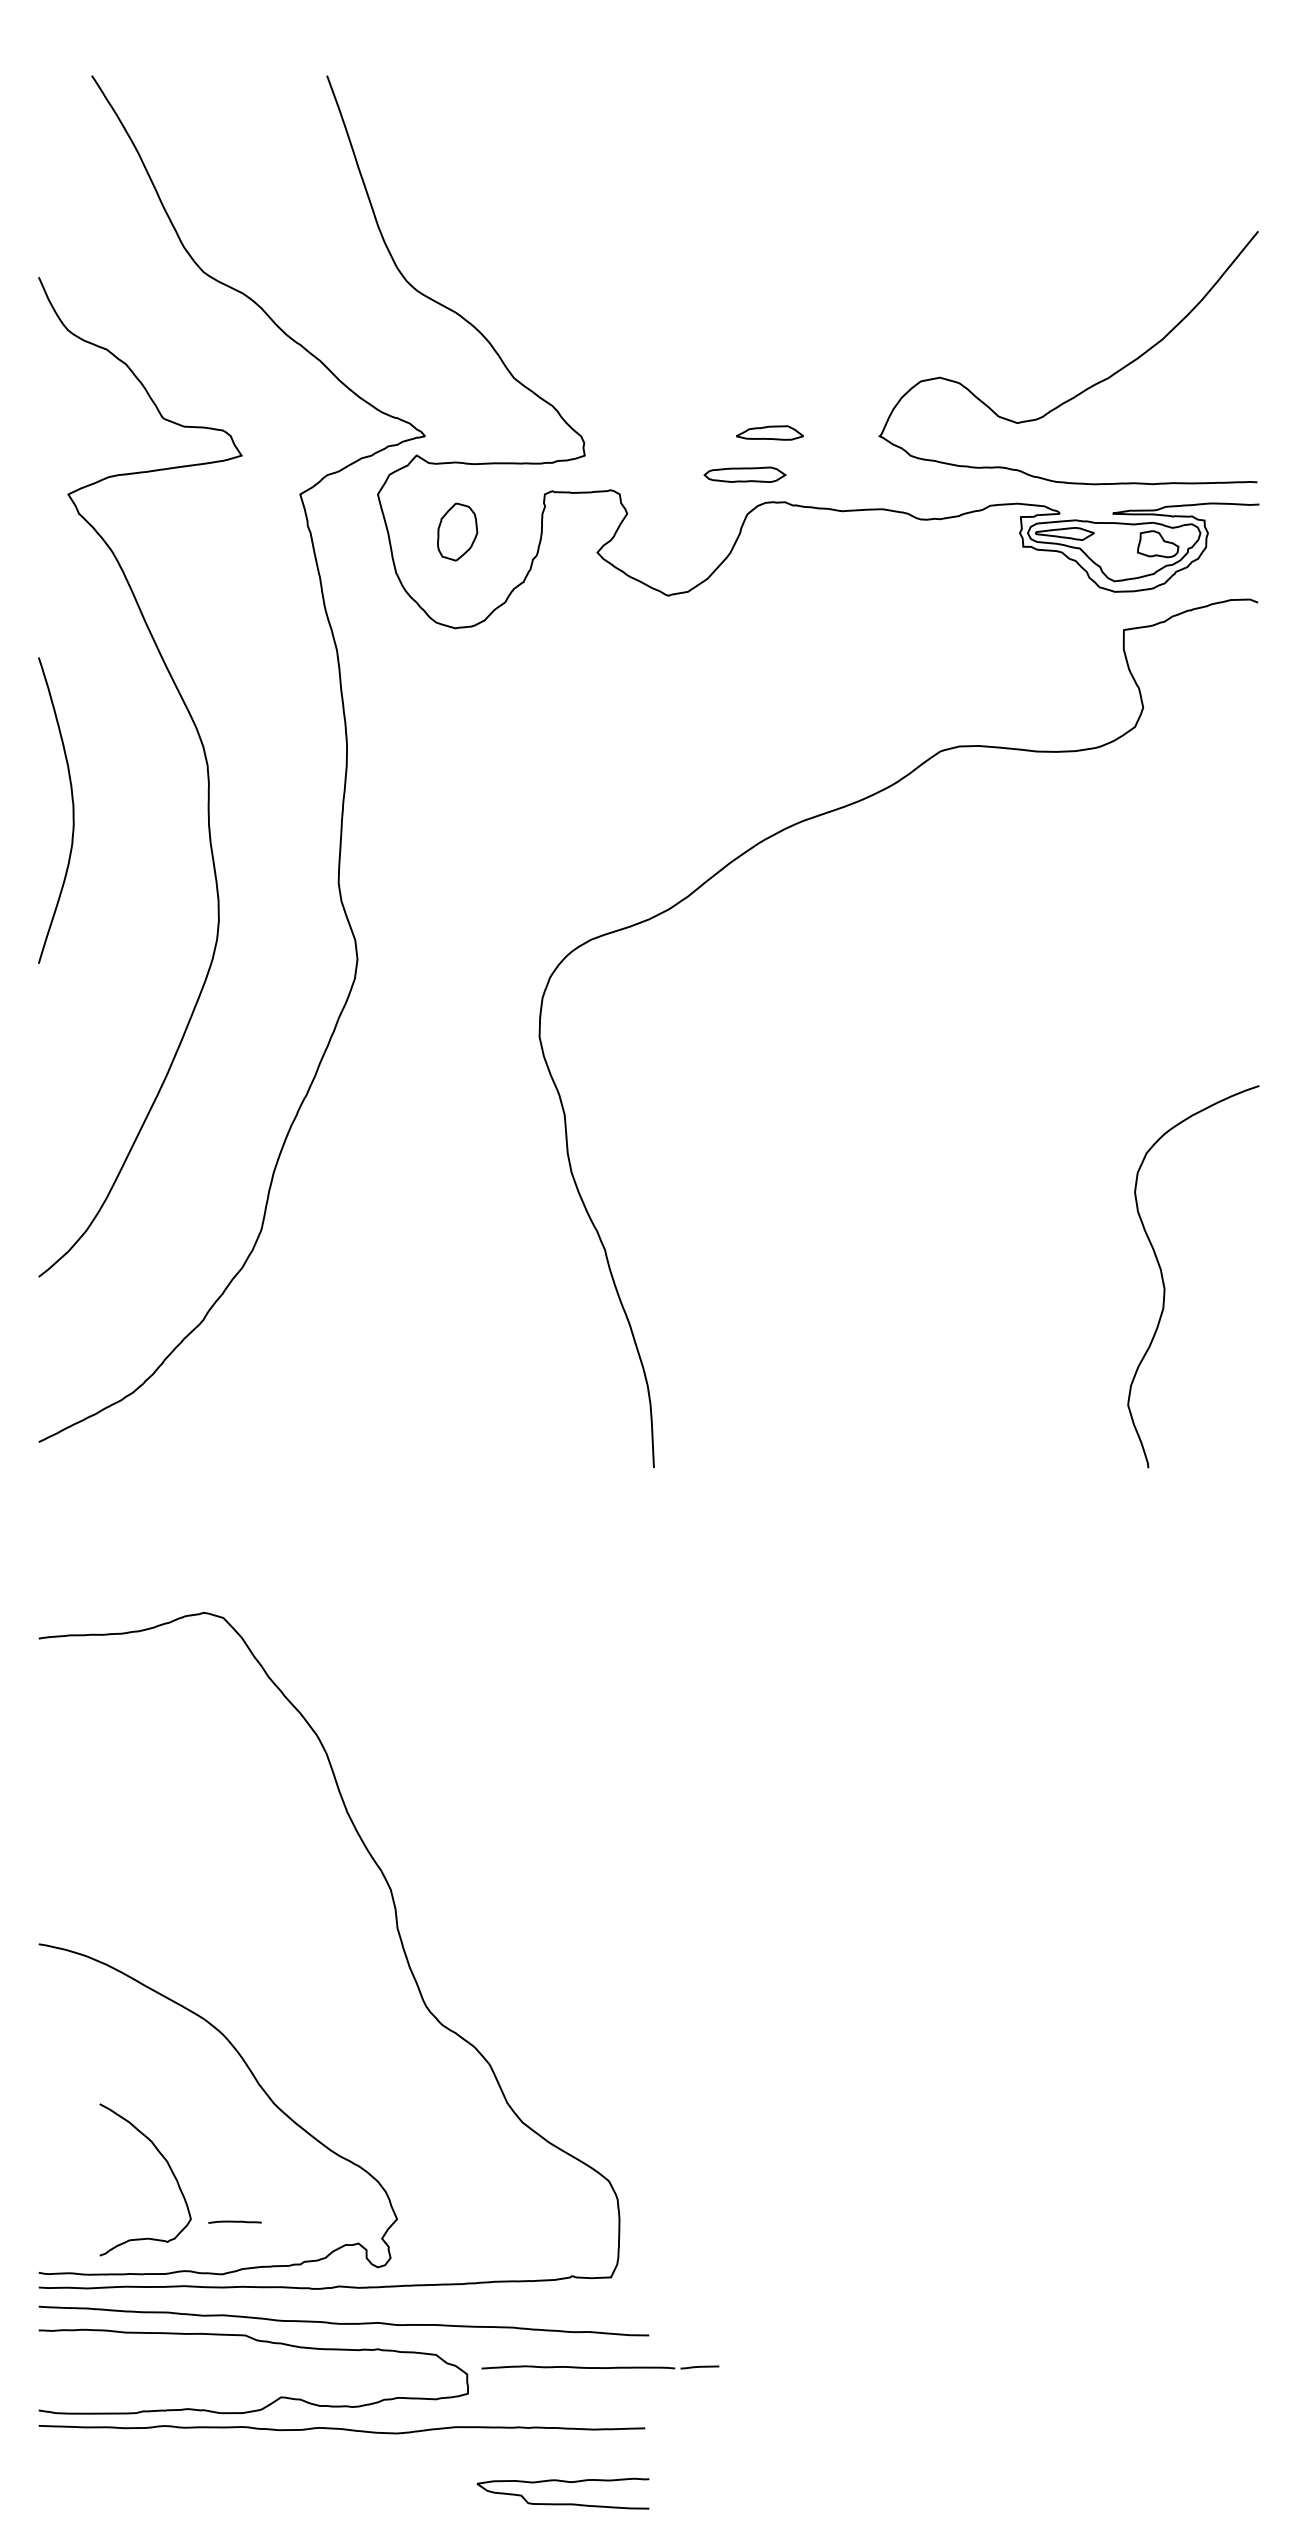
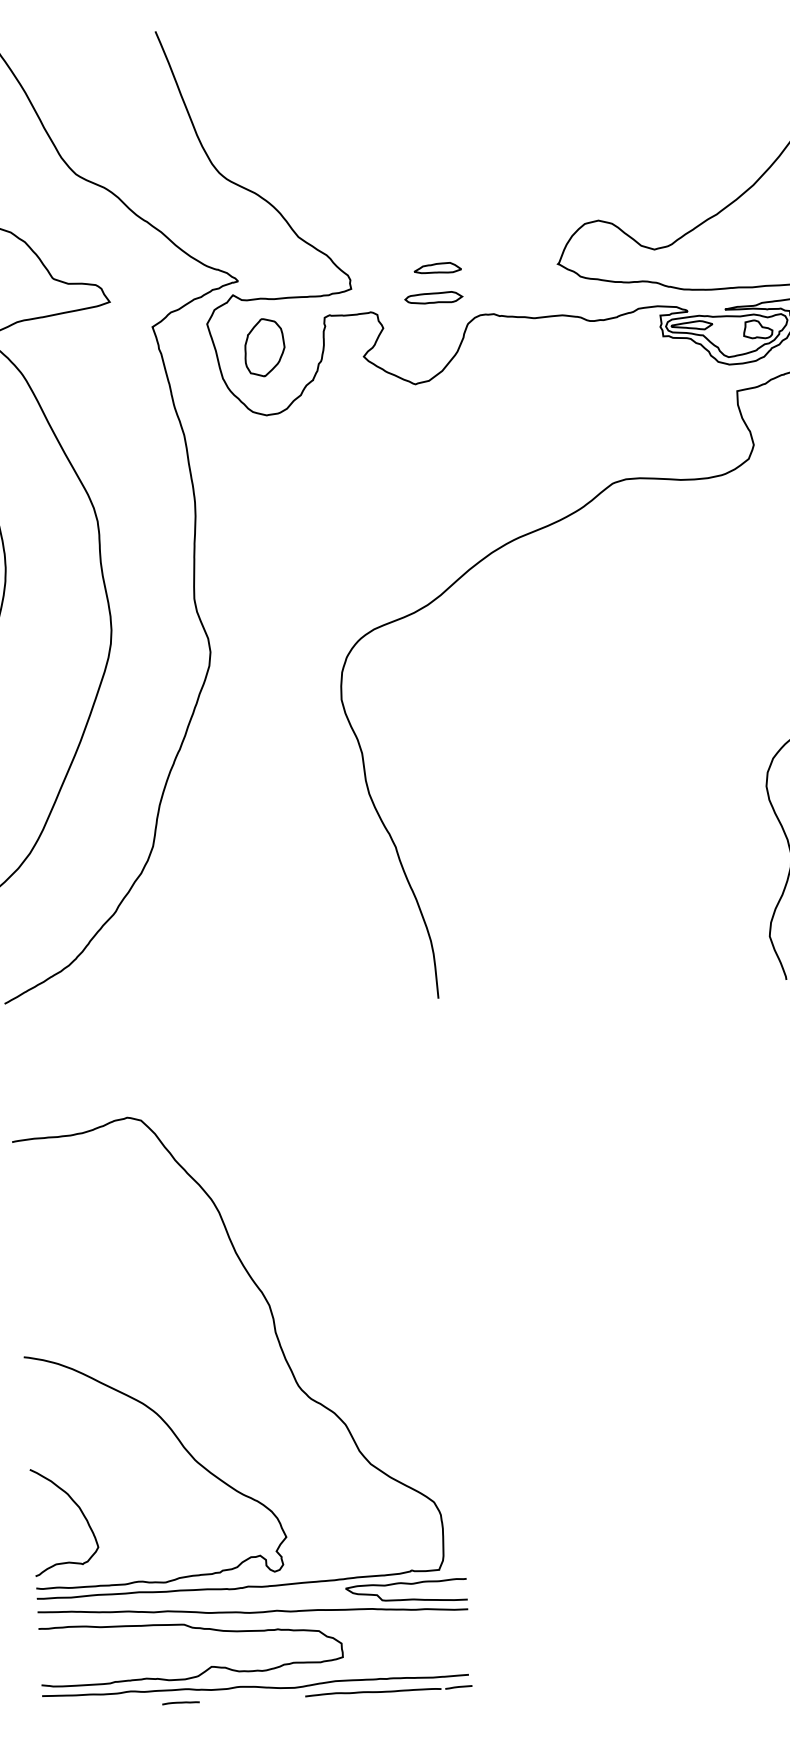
part: (769, 432) -> (437, 267), moved
part: (744, 474) -> (433, 297), moved
part: (457, 531) -> (264, 347), size x1.43
curve: (169, 2168) -> (81, 1512), moved
line: (234, 2221) -> (180, 1702), moved
part: (600, 2367) -> (388, 1691), moved
curve: (562, 2503) -> (406, 1599), moved

